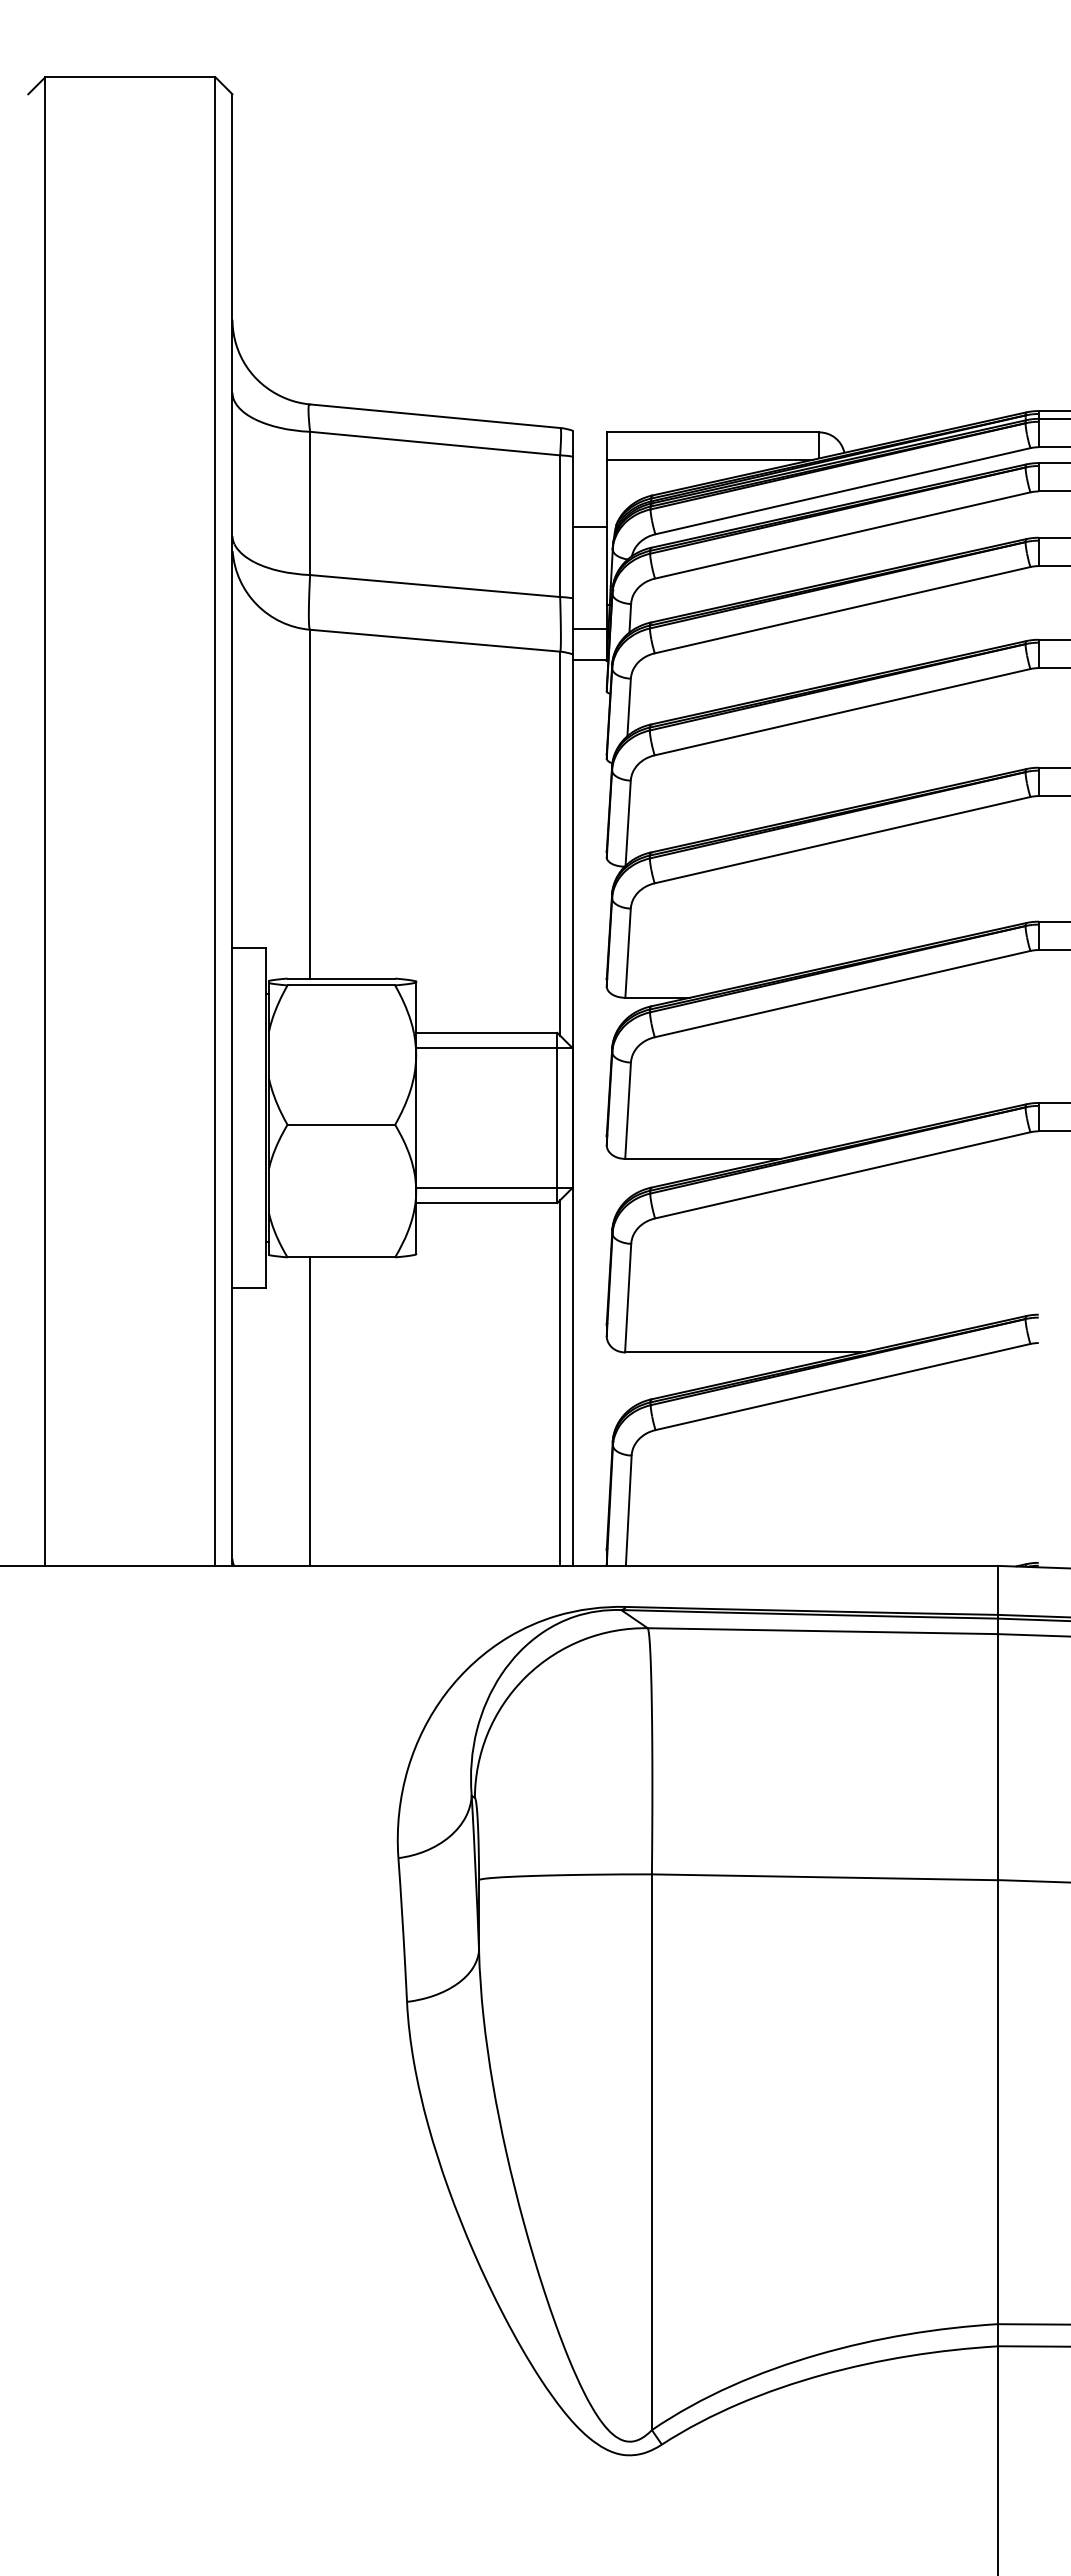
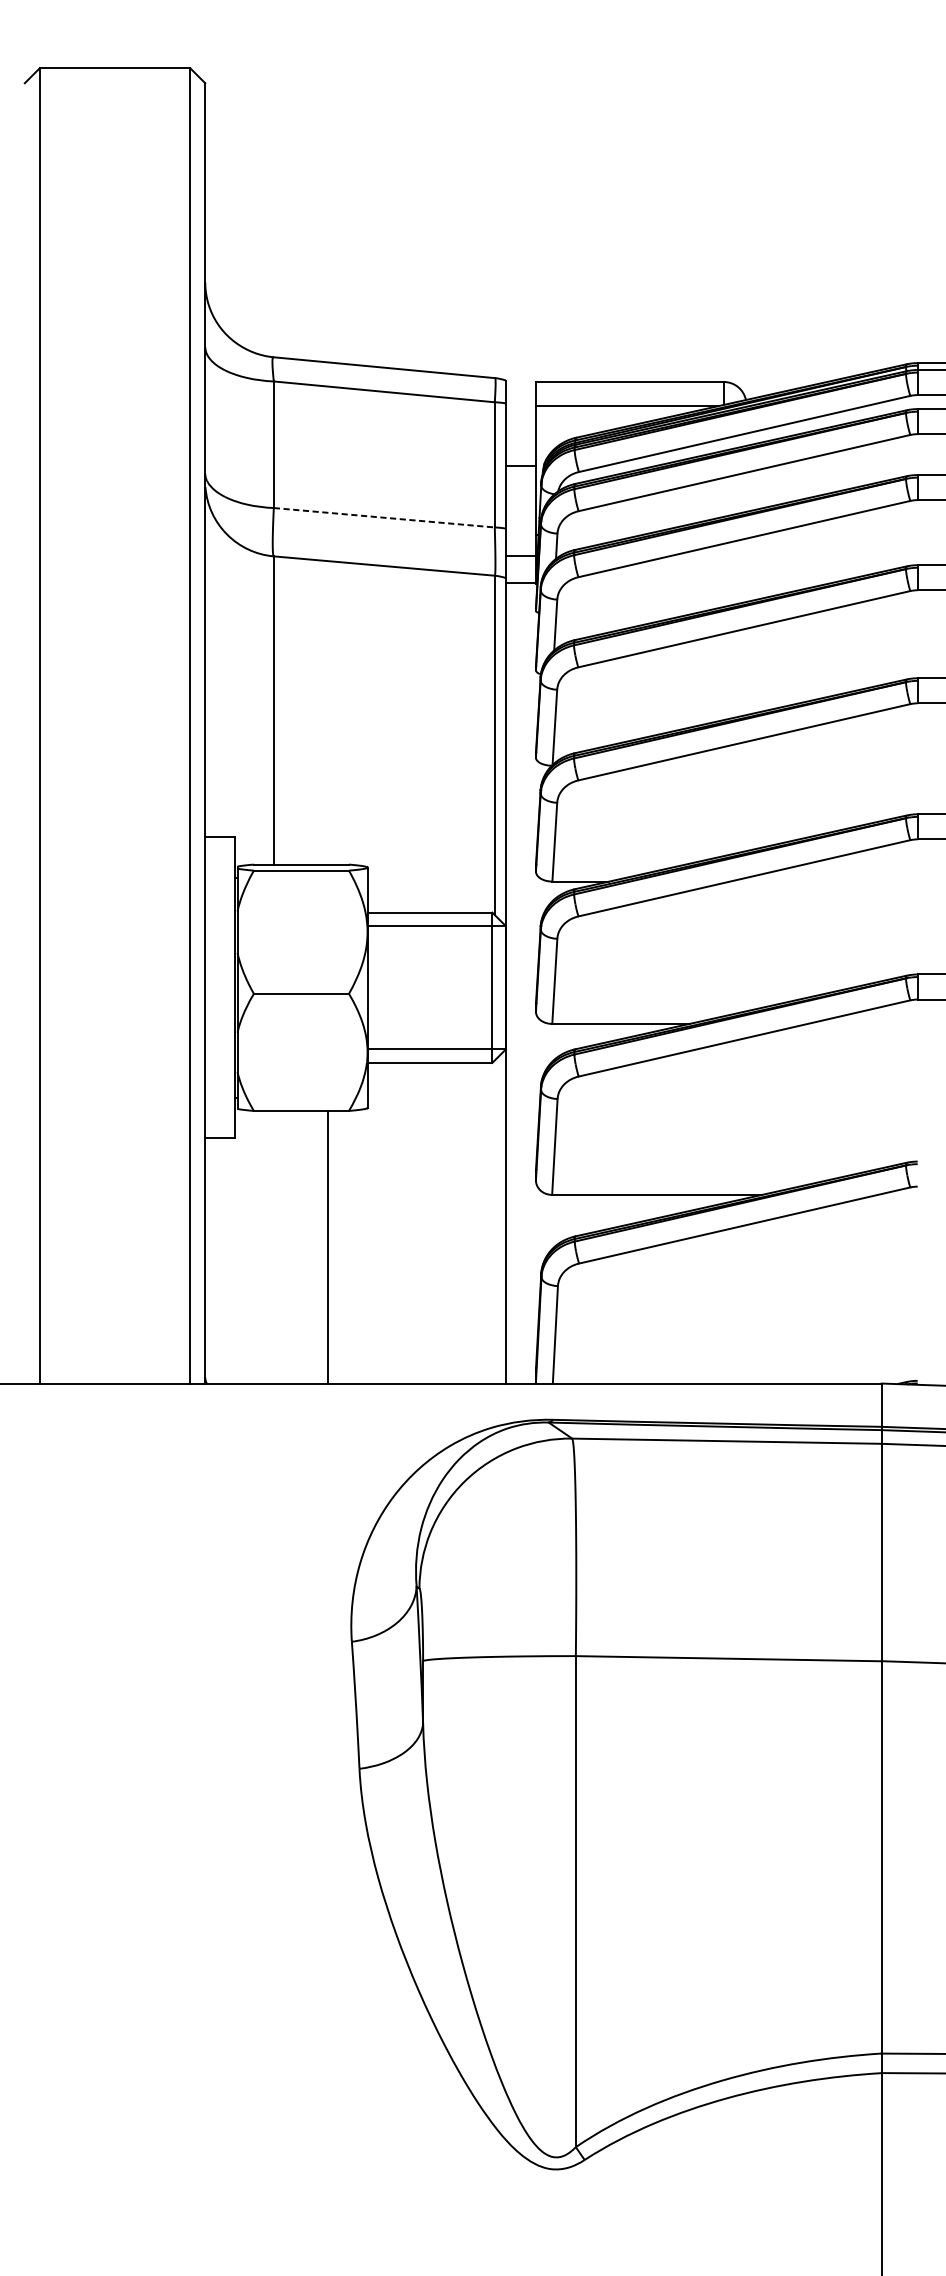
line: (435, 586) -> (384, 518), solid -> dashed
line: (560, 1382) -> (495, 1221), removed
line: (310, 1411) -> (328, 1247), moved

